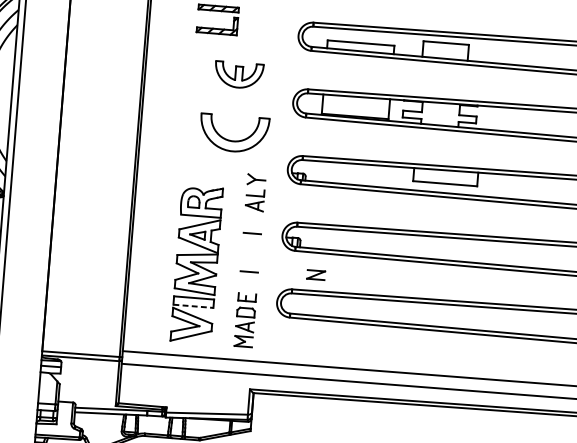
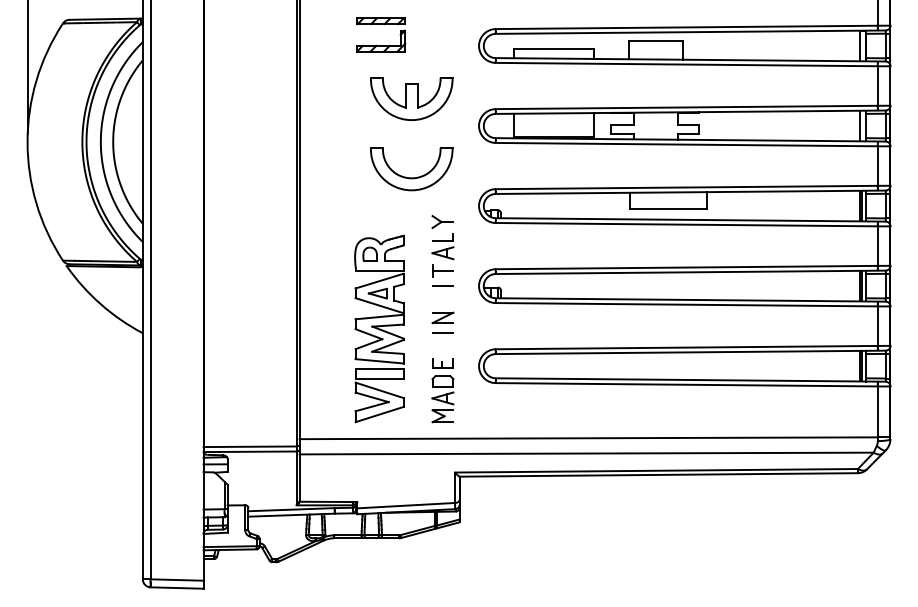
part: (238, 74) -> (411, 98), size x1.43
part: (253, 220) -> (442, 270), added
part: (315, 274) -> (442, 317), moved
line: (194, 306) -> (380, 378), dashed -> solid

